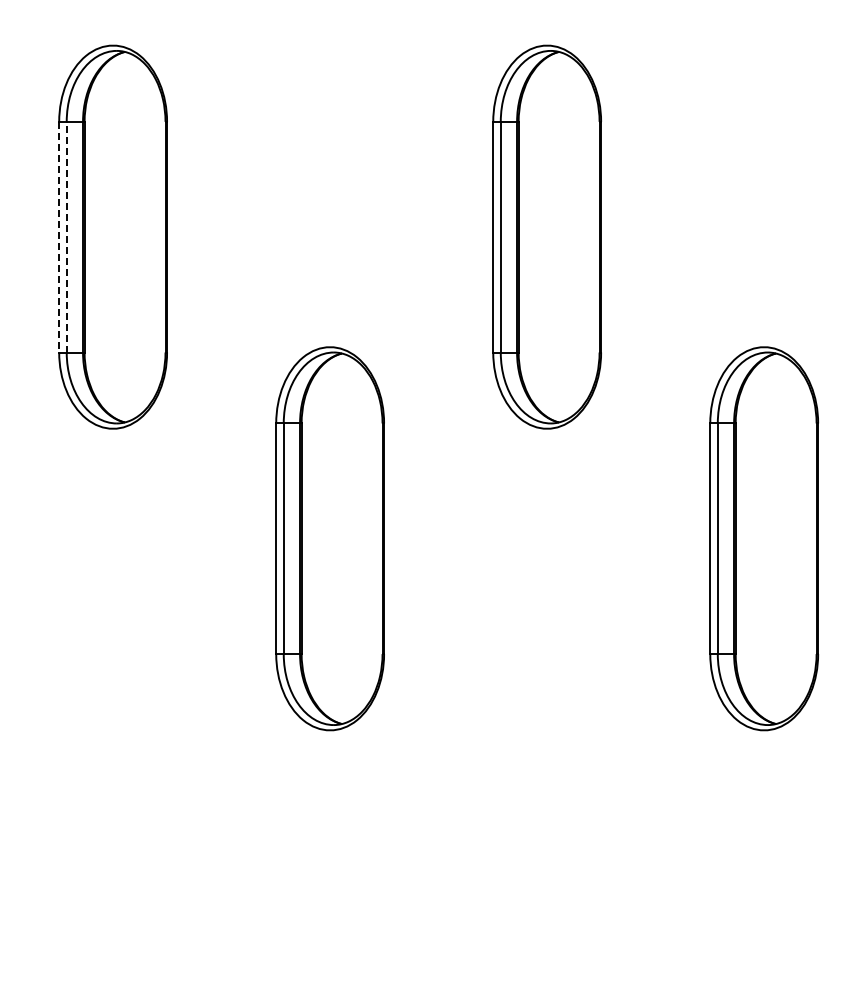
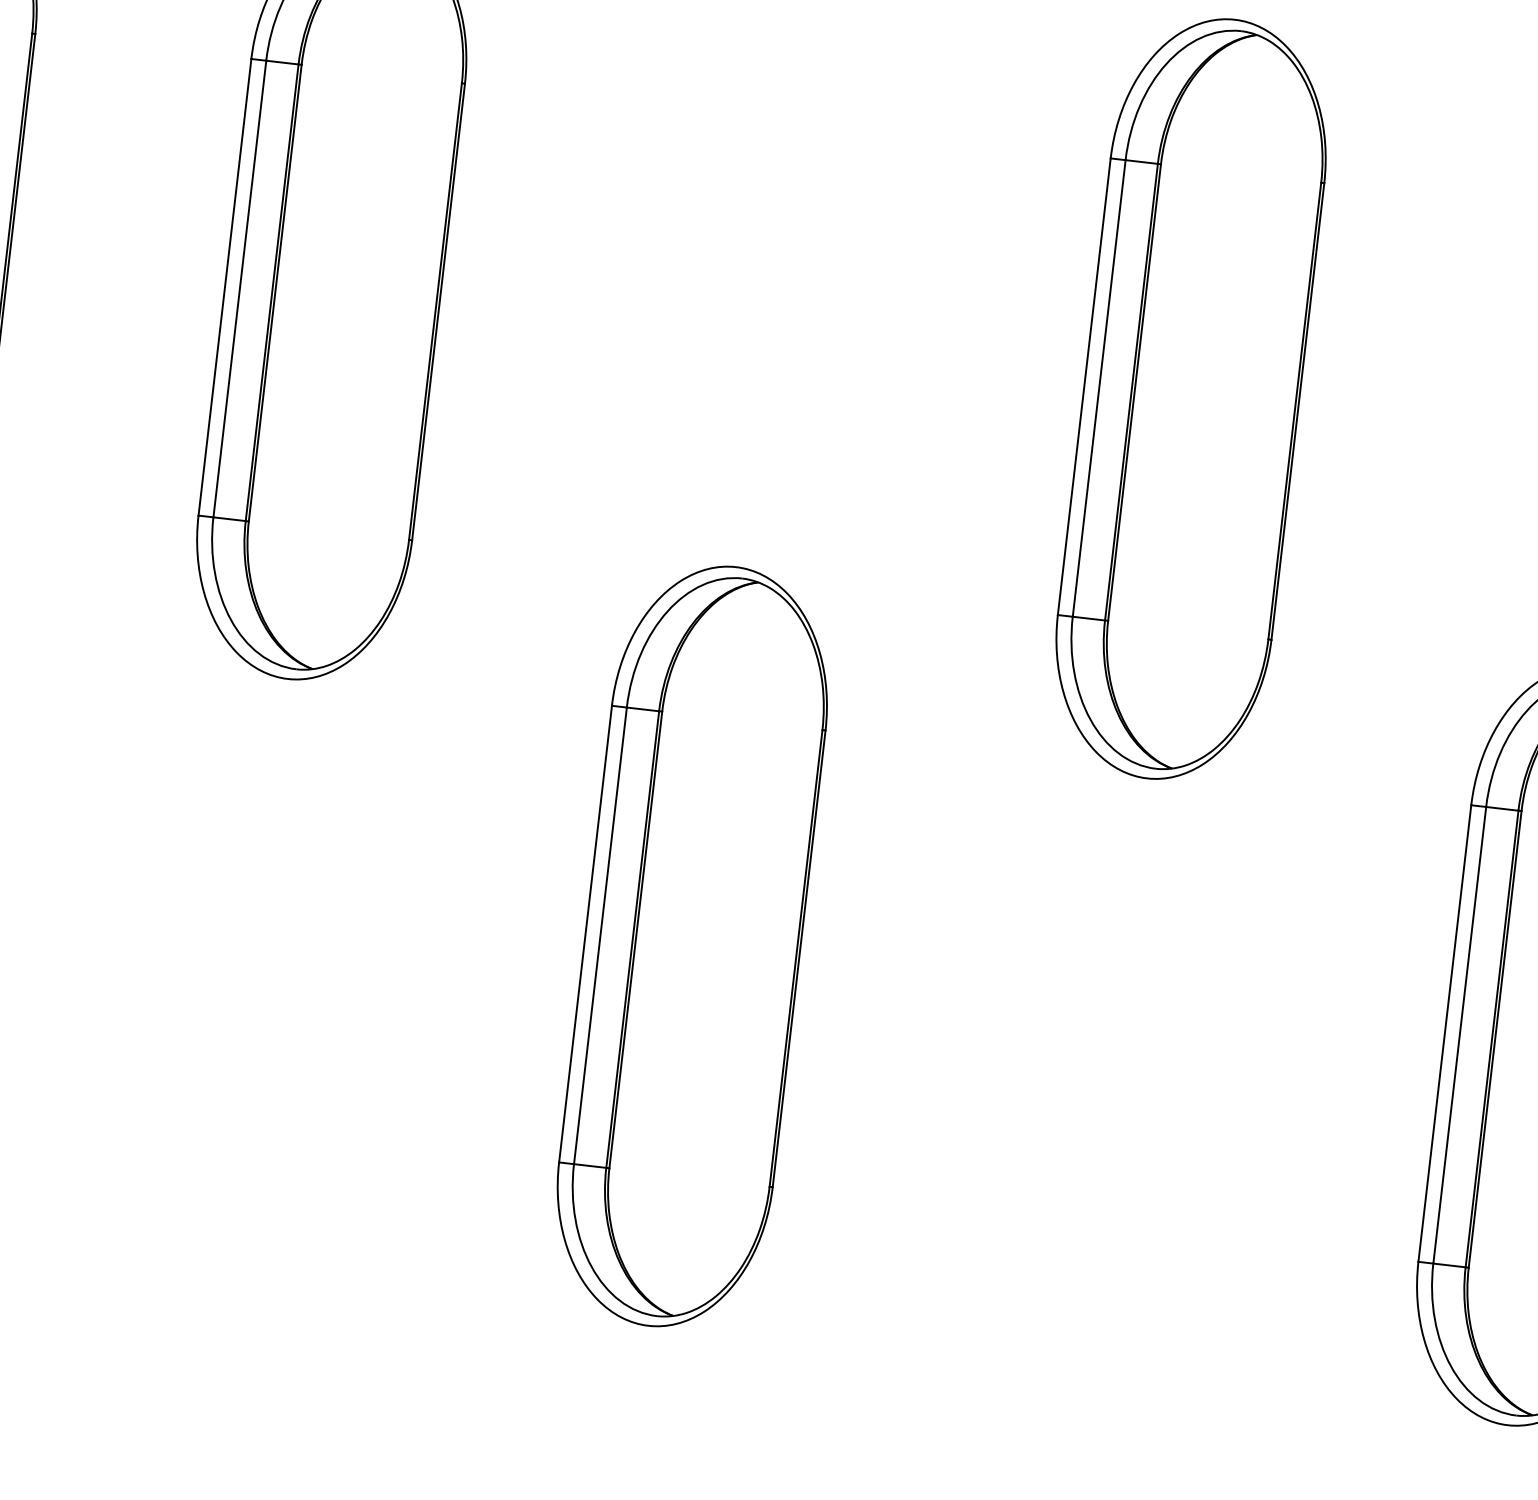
line: (66, 236) -> (239, 287), dashed -> solid
line: (59, 237) -> (225, 287), dashed -> solid

